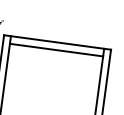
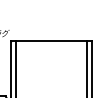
line: (56, 49) -> (51, 46), removed

